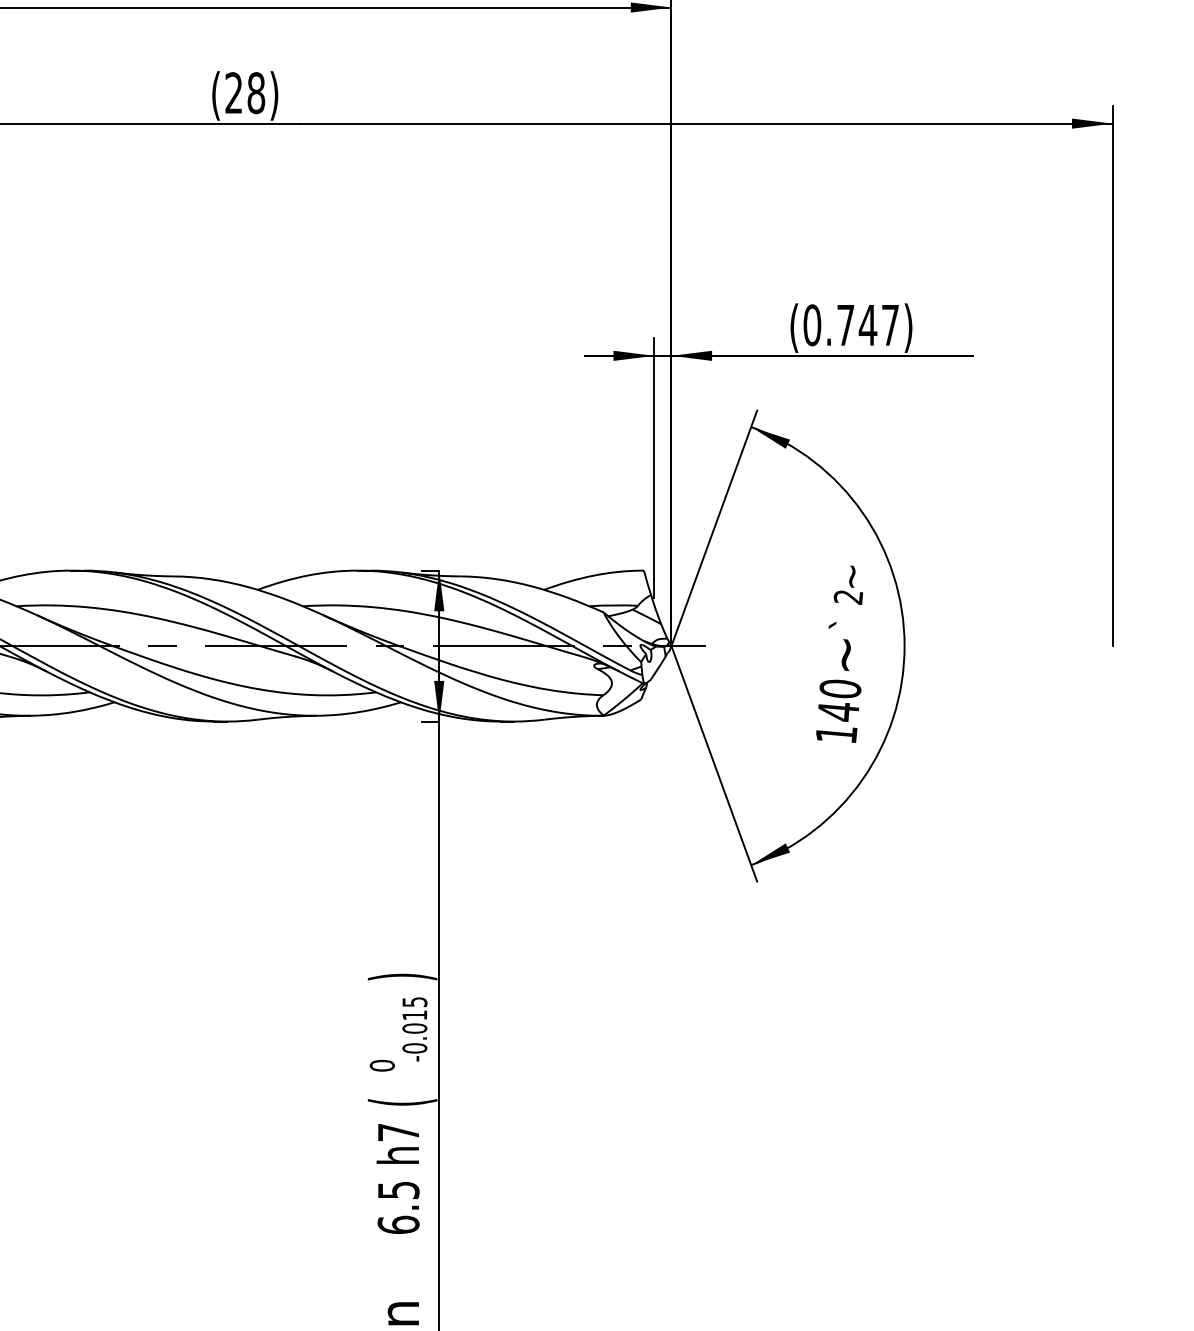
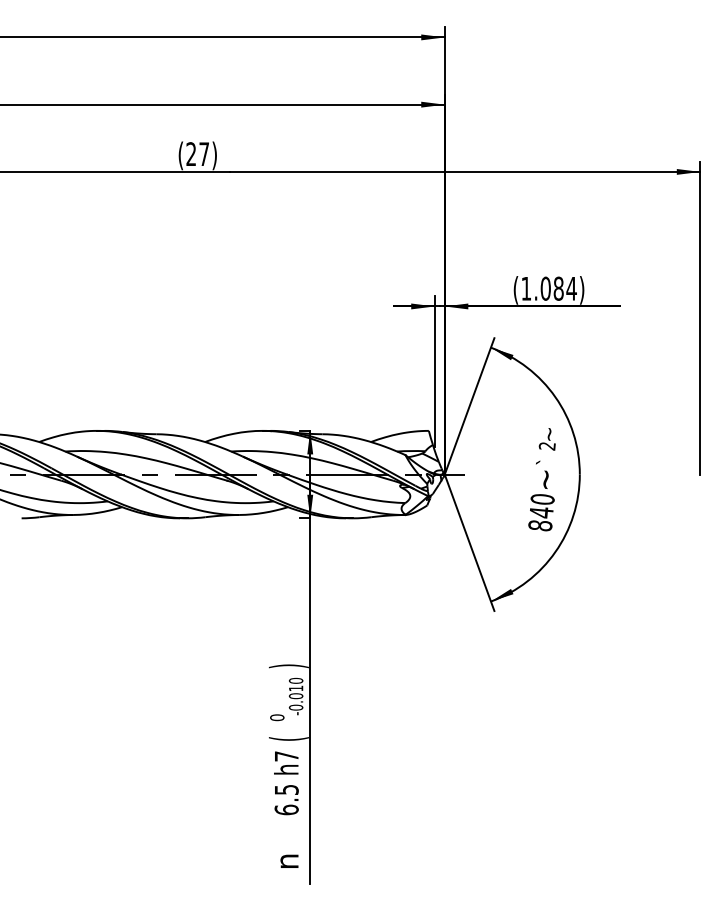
text: (256, 93) -> (204, 154), (28) -> (27)
text: (850, 324) -> (548, 288), (0.747) -> (1.084)
text: (836, 733) -> (540, 525), 140 -> 840
text: (413, 1001) -> (295, 680), -0.015 -> -0.010

